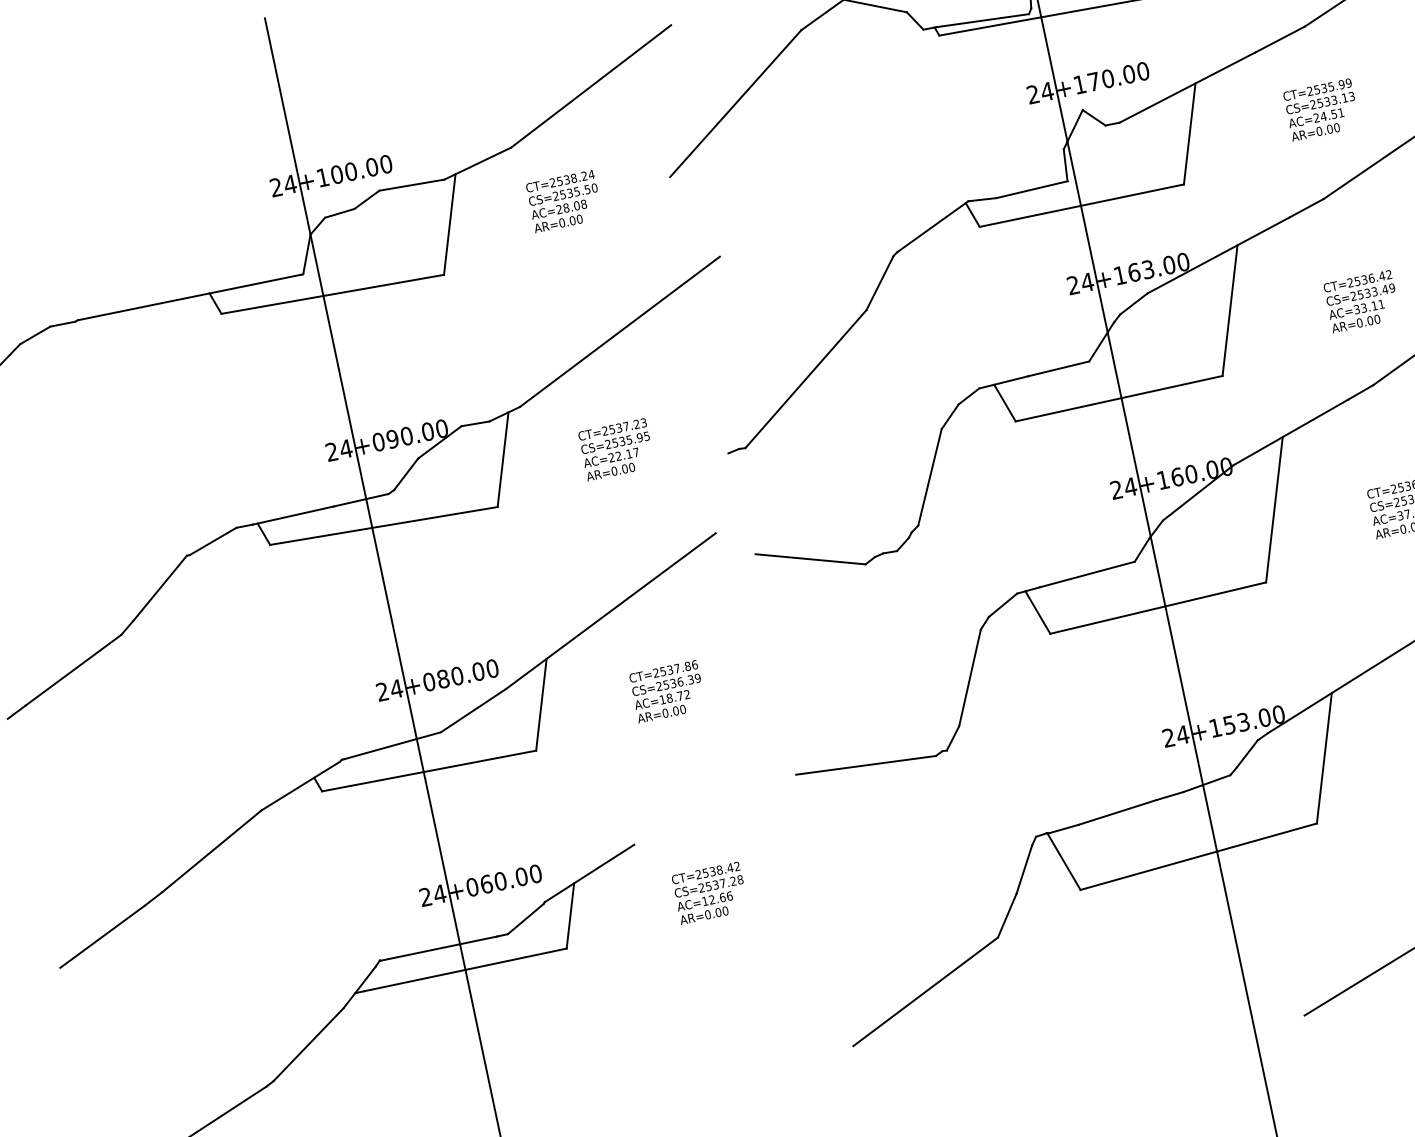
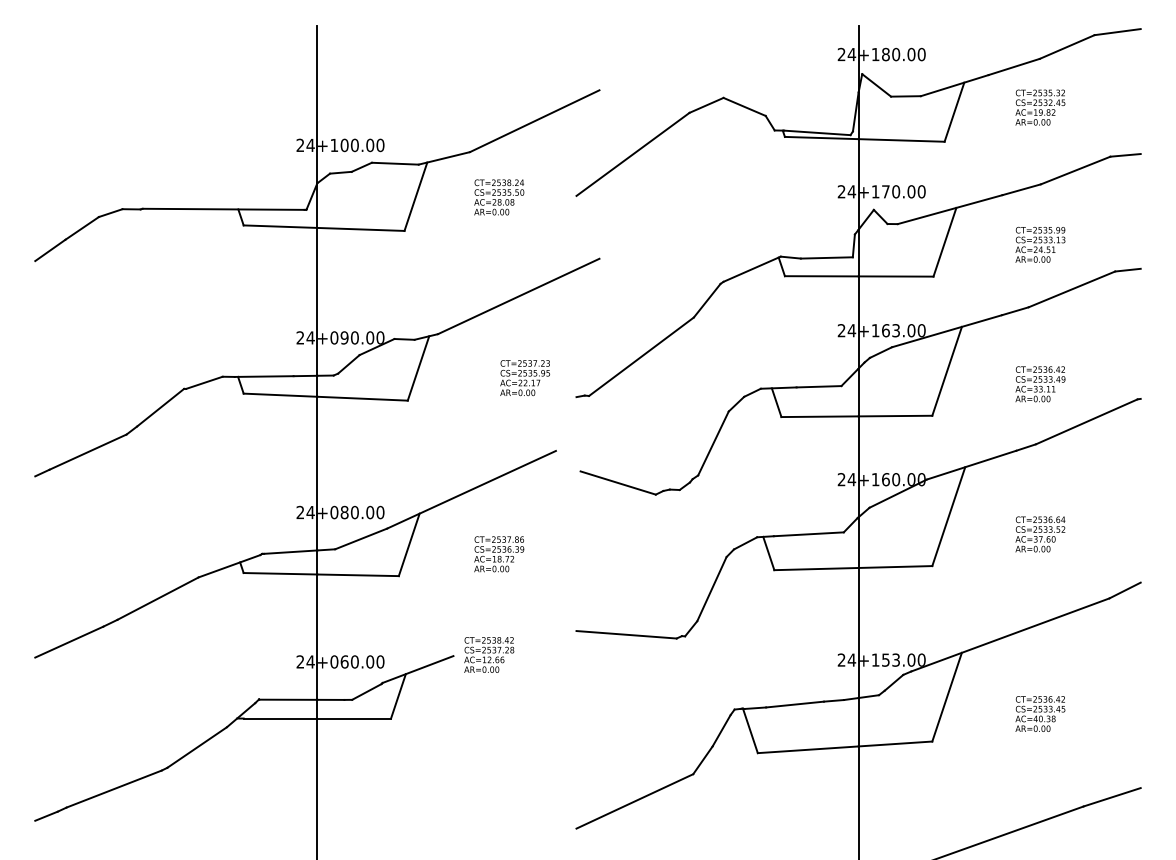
text: (615, 450) -> (524, 378), moved
text: (710, 892) -> (489, 654), moved

